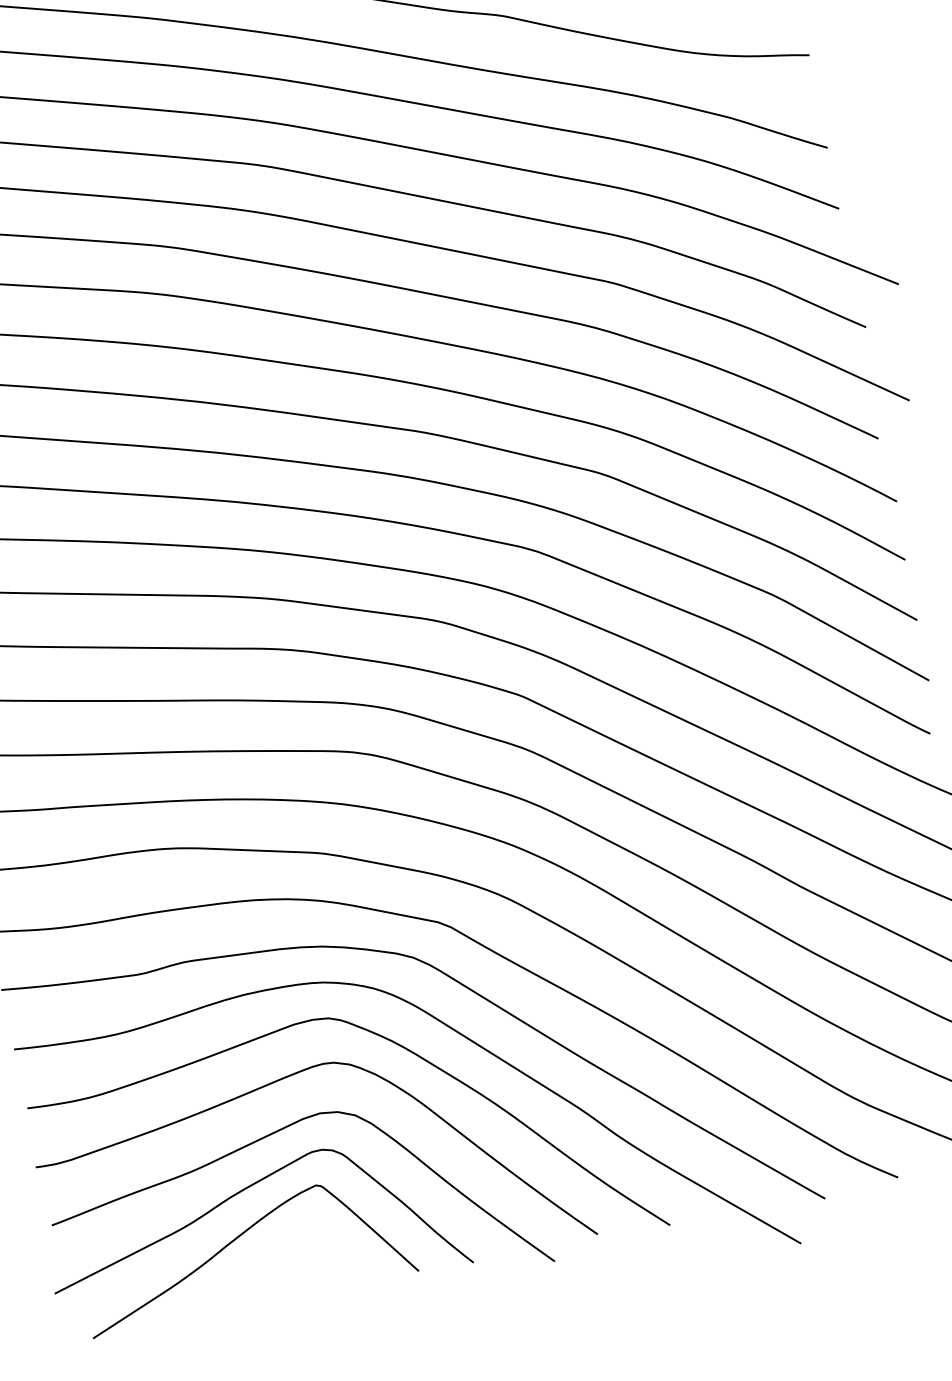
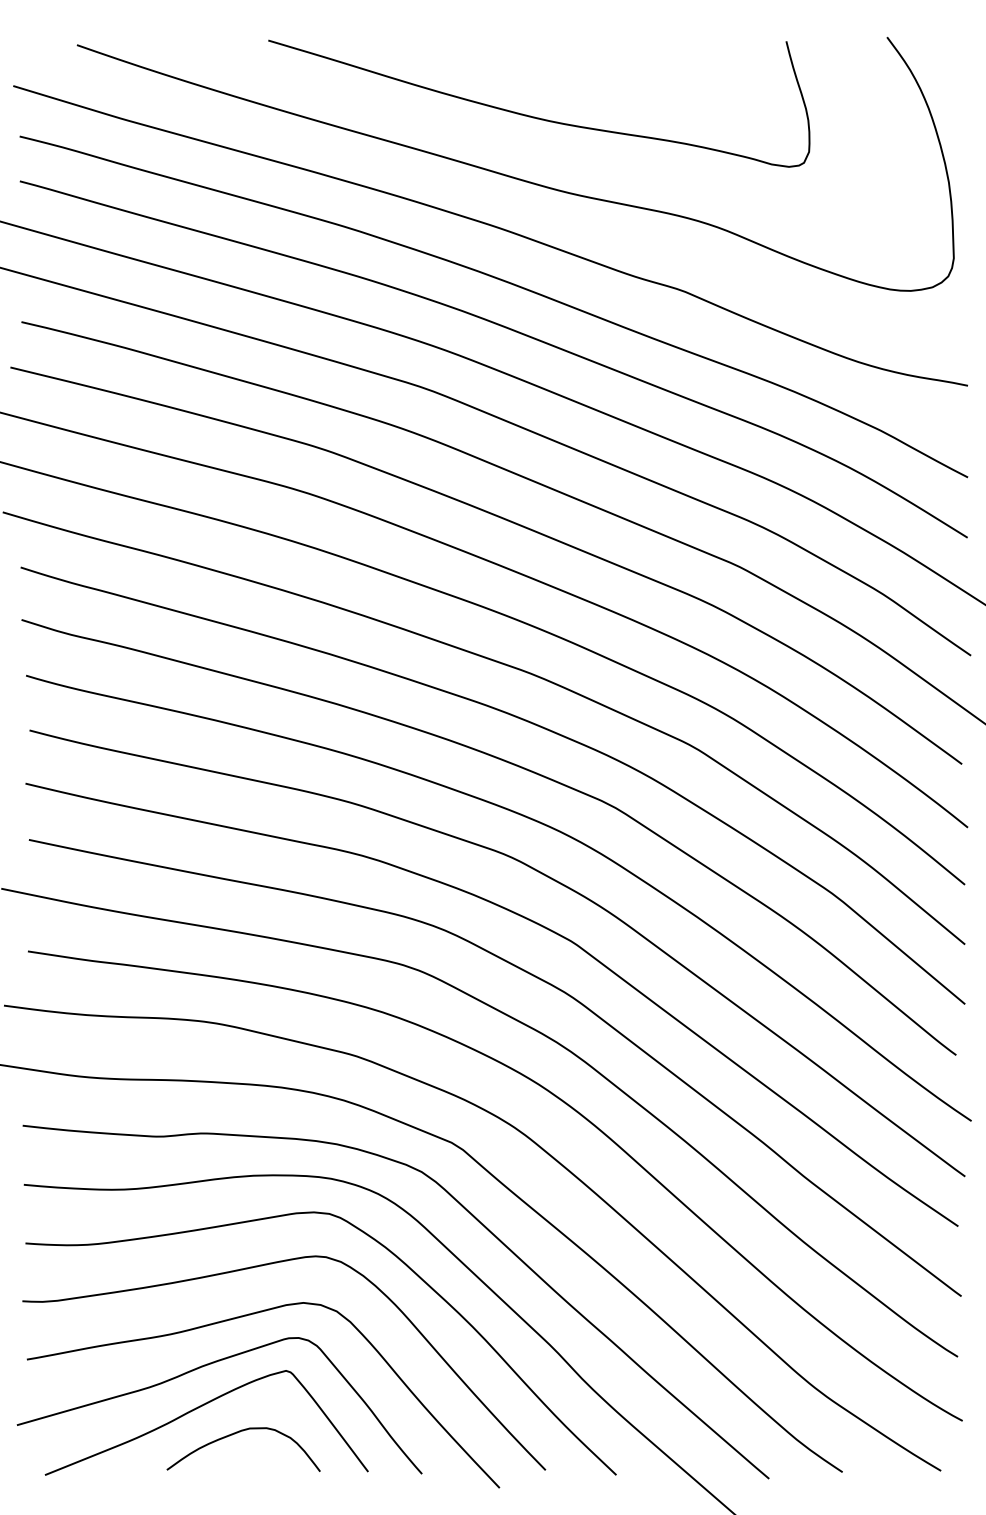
curve: (277, 1259) -> (235, 1434), added

